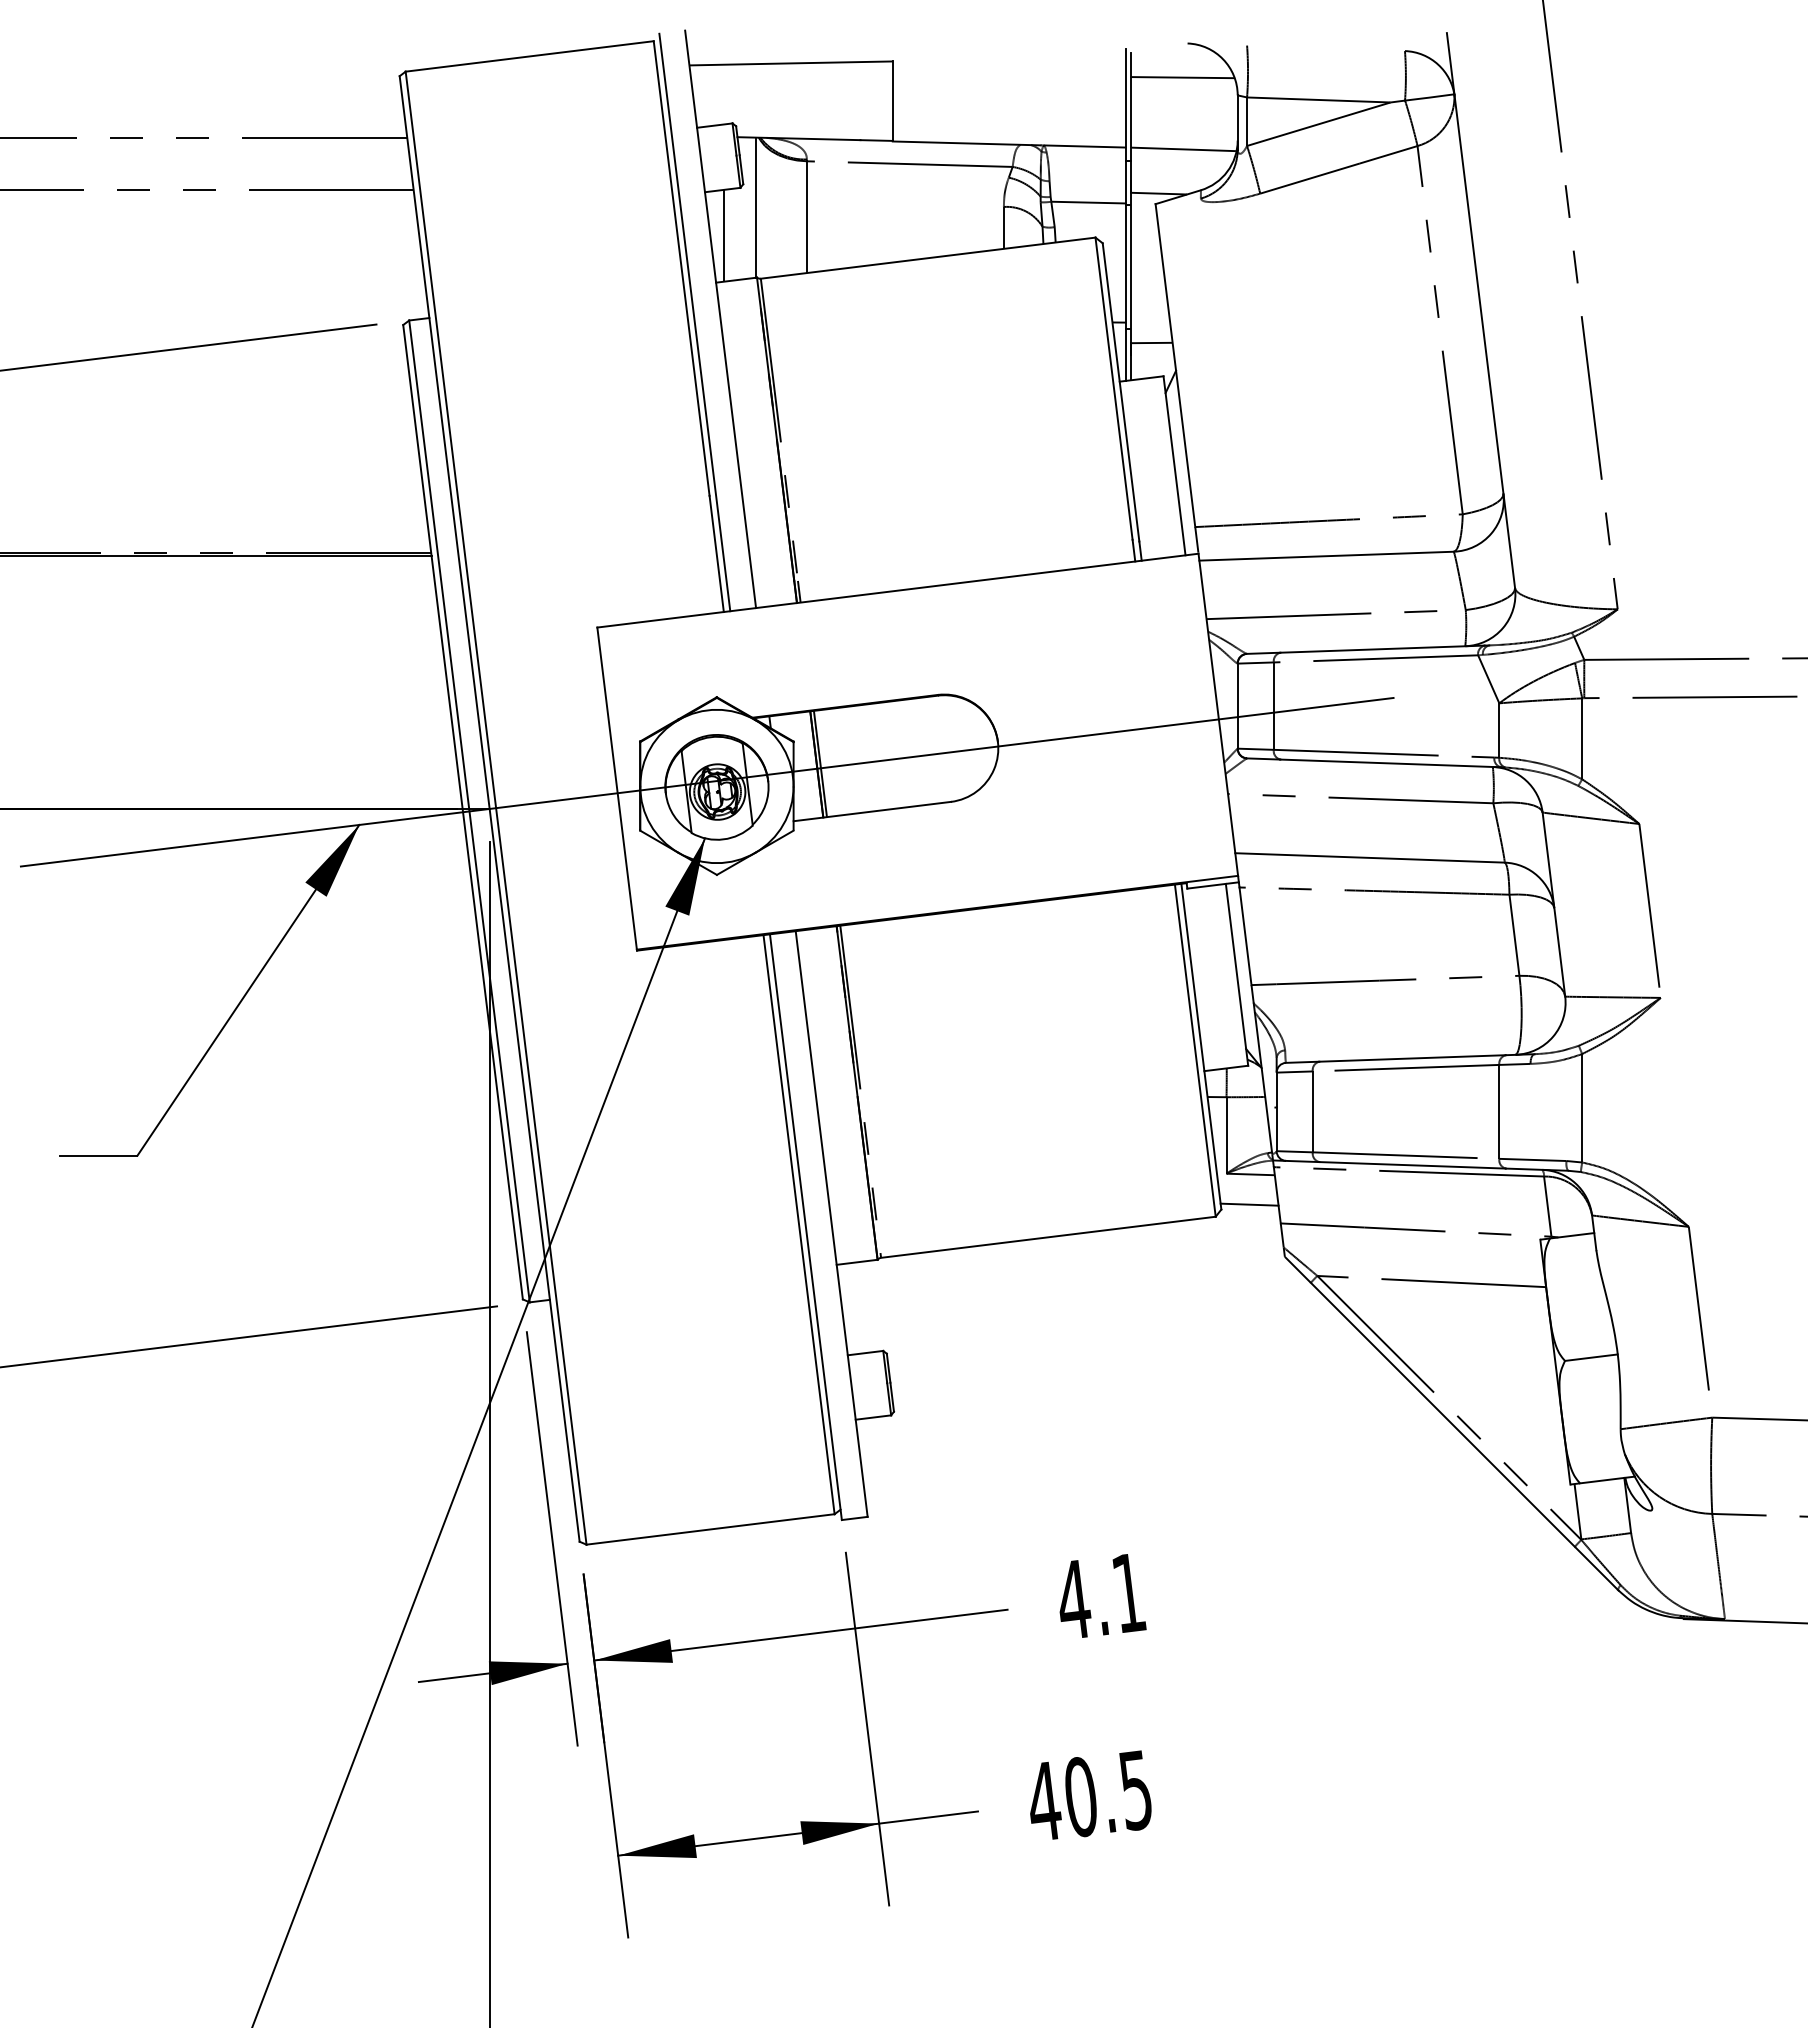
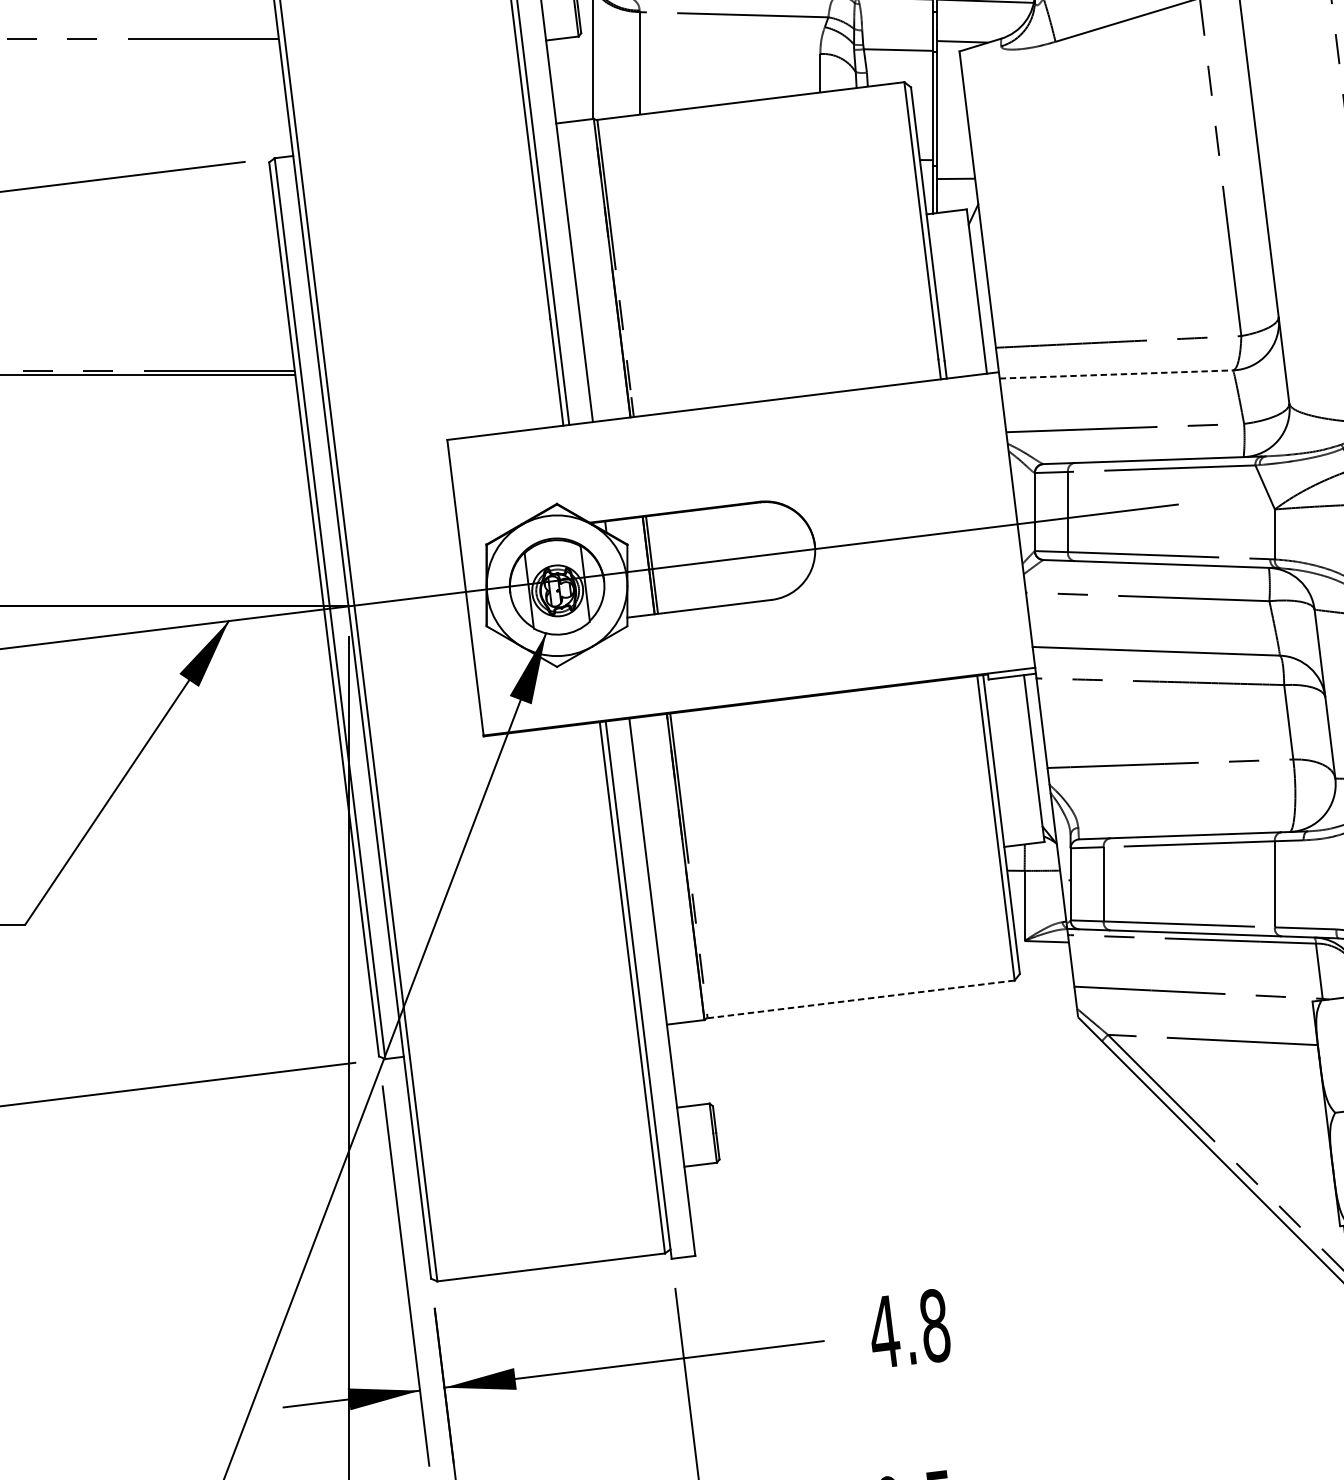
line: (724, 235) -> (564, 80), removed
line: (1327, 556) -> (1117, 374), solid -> dashed
line: (1249, 1204) -> (1045, 969), removed
line: (1048, 1237) -> (861, 999), solid -> dashed
text: (1129, 1593) -> (935, 1326), 4.1 -> 4.8

